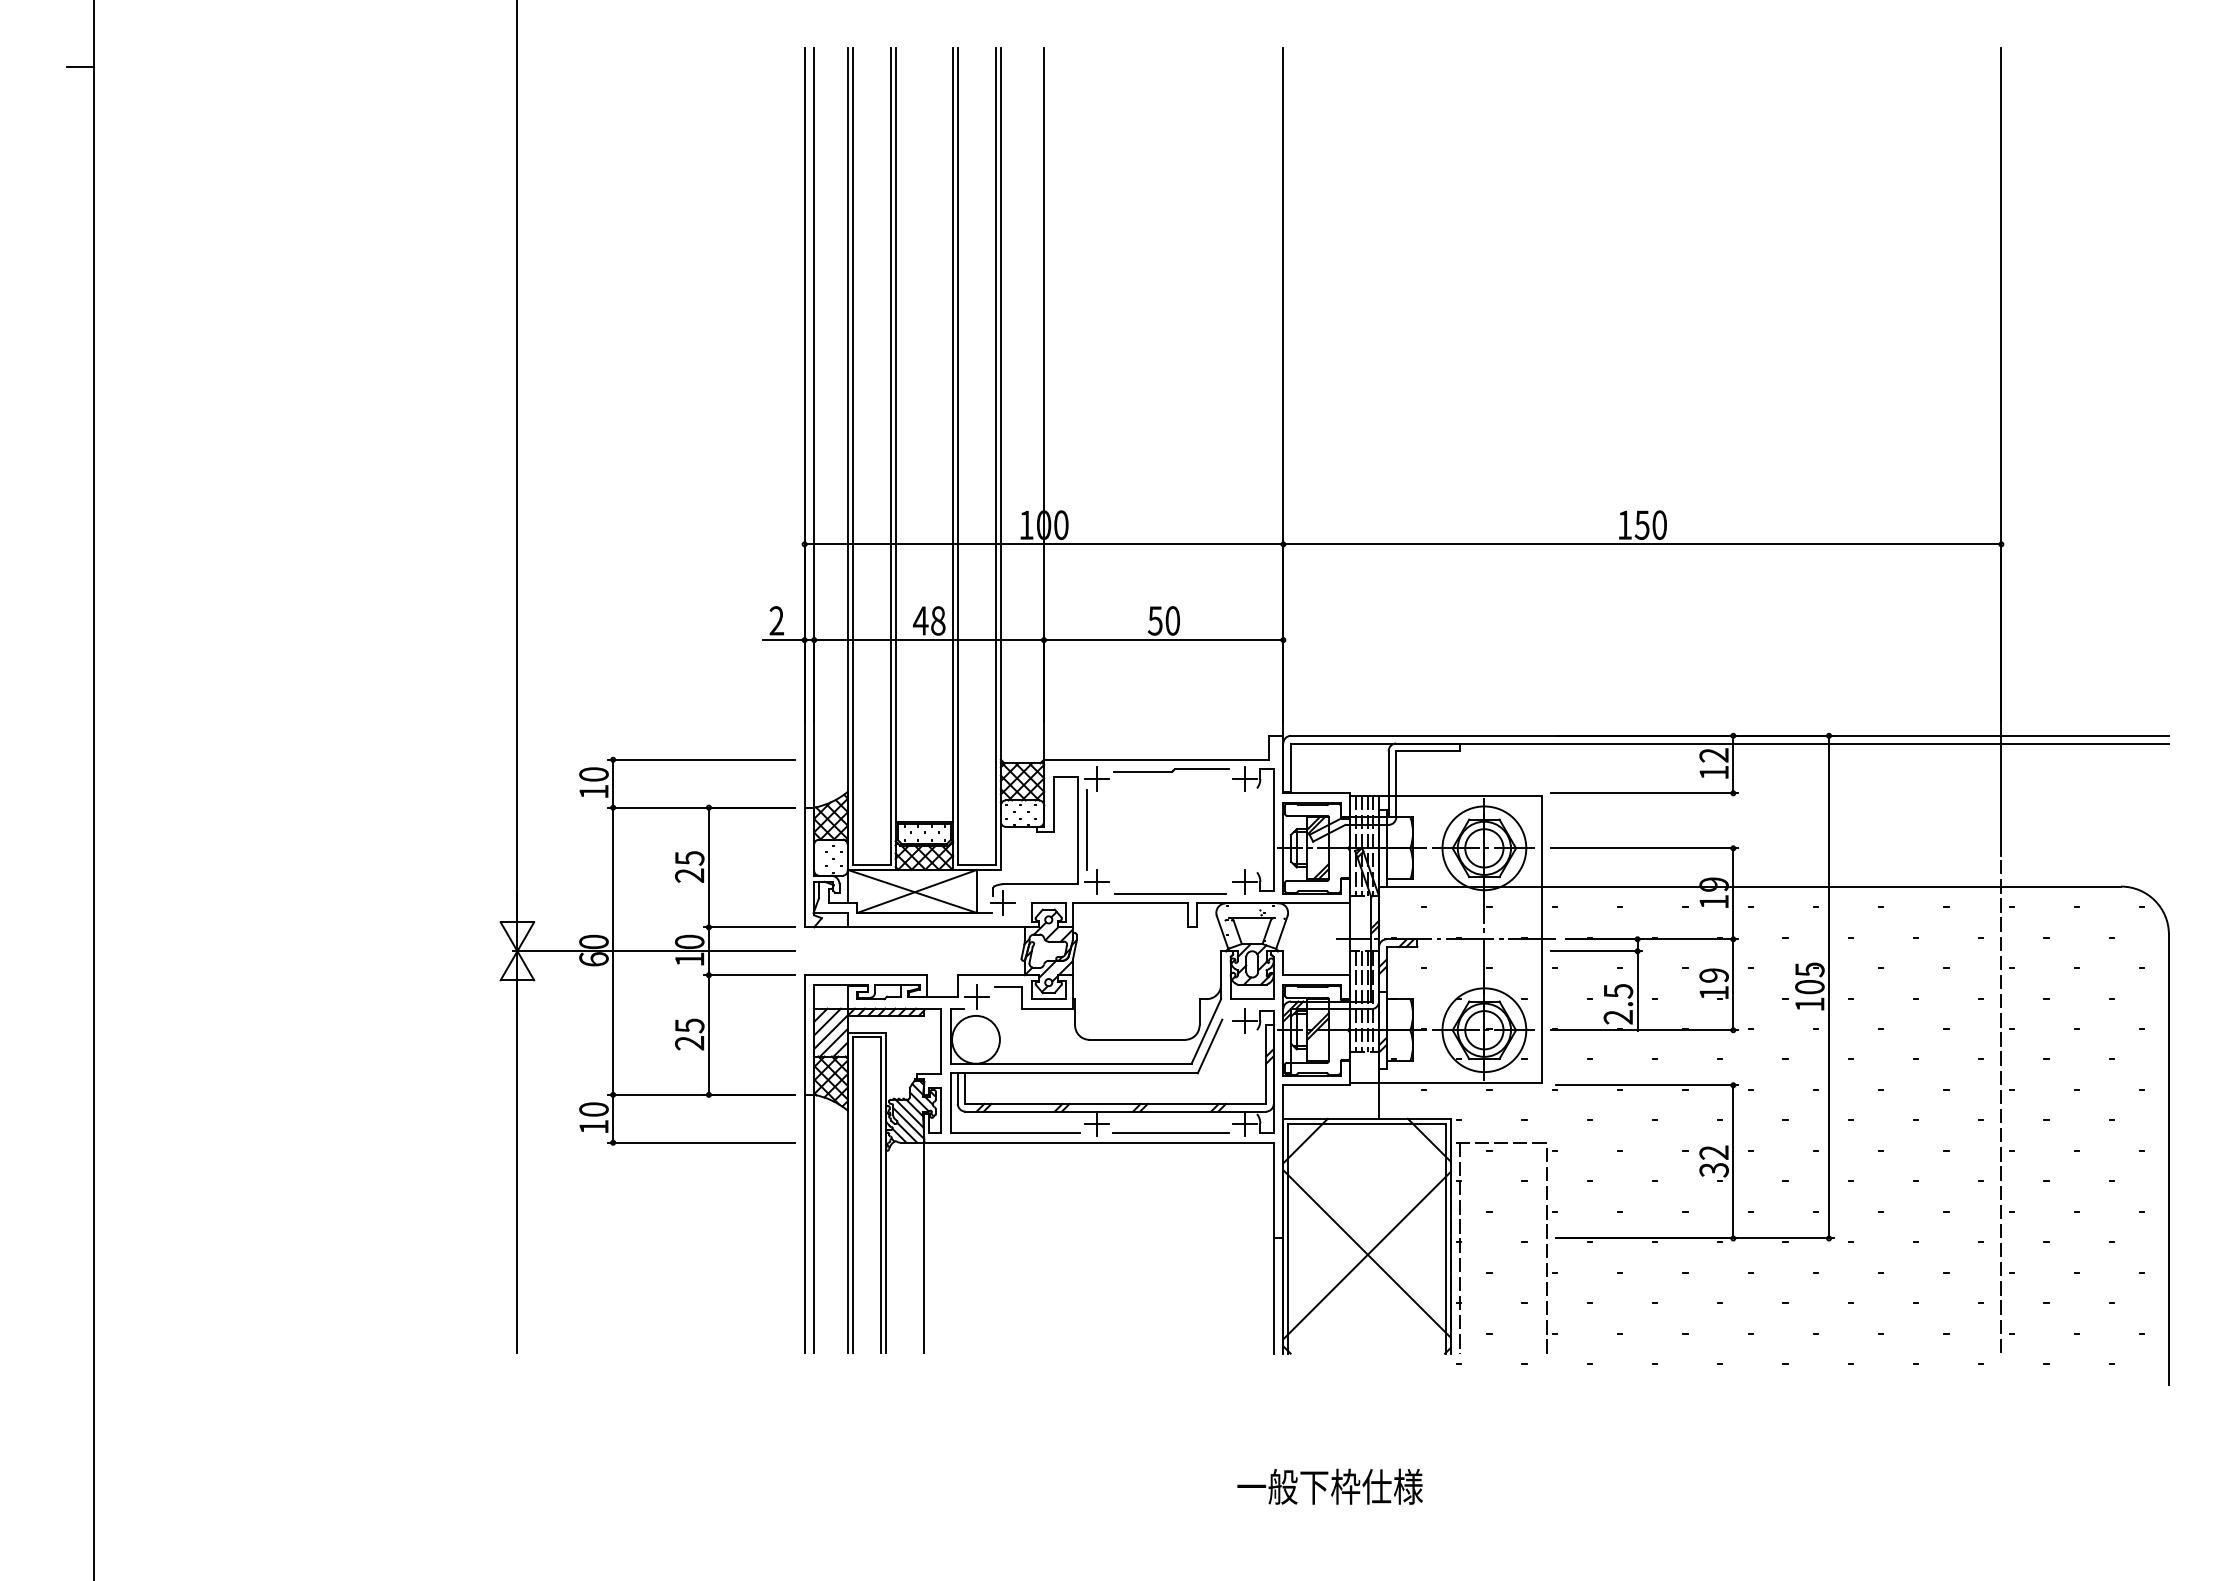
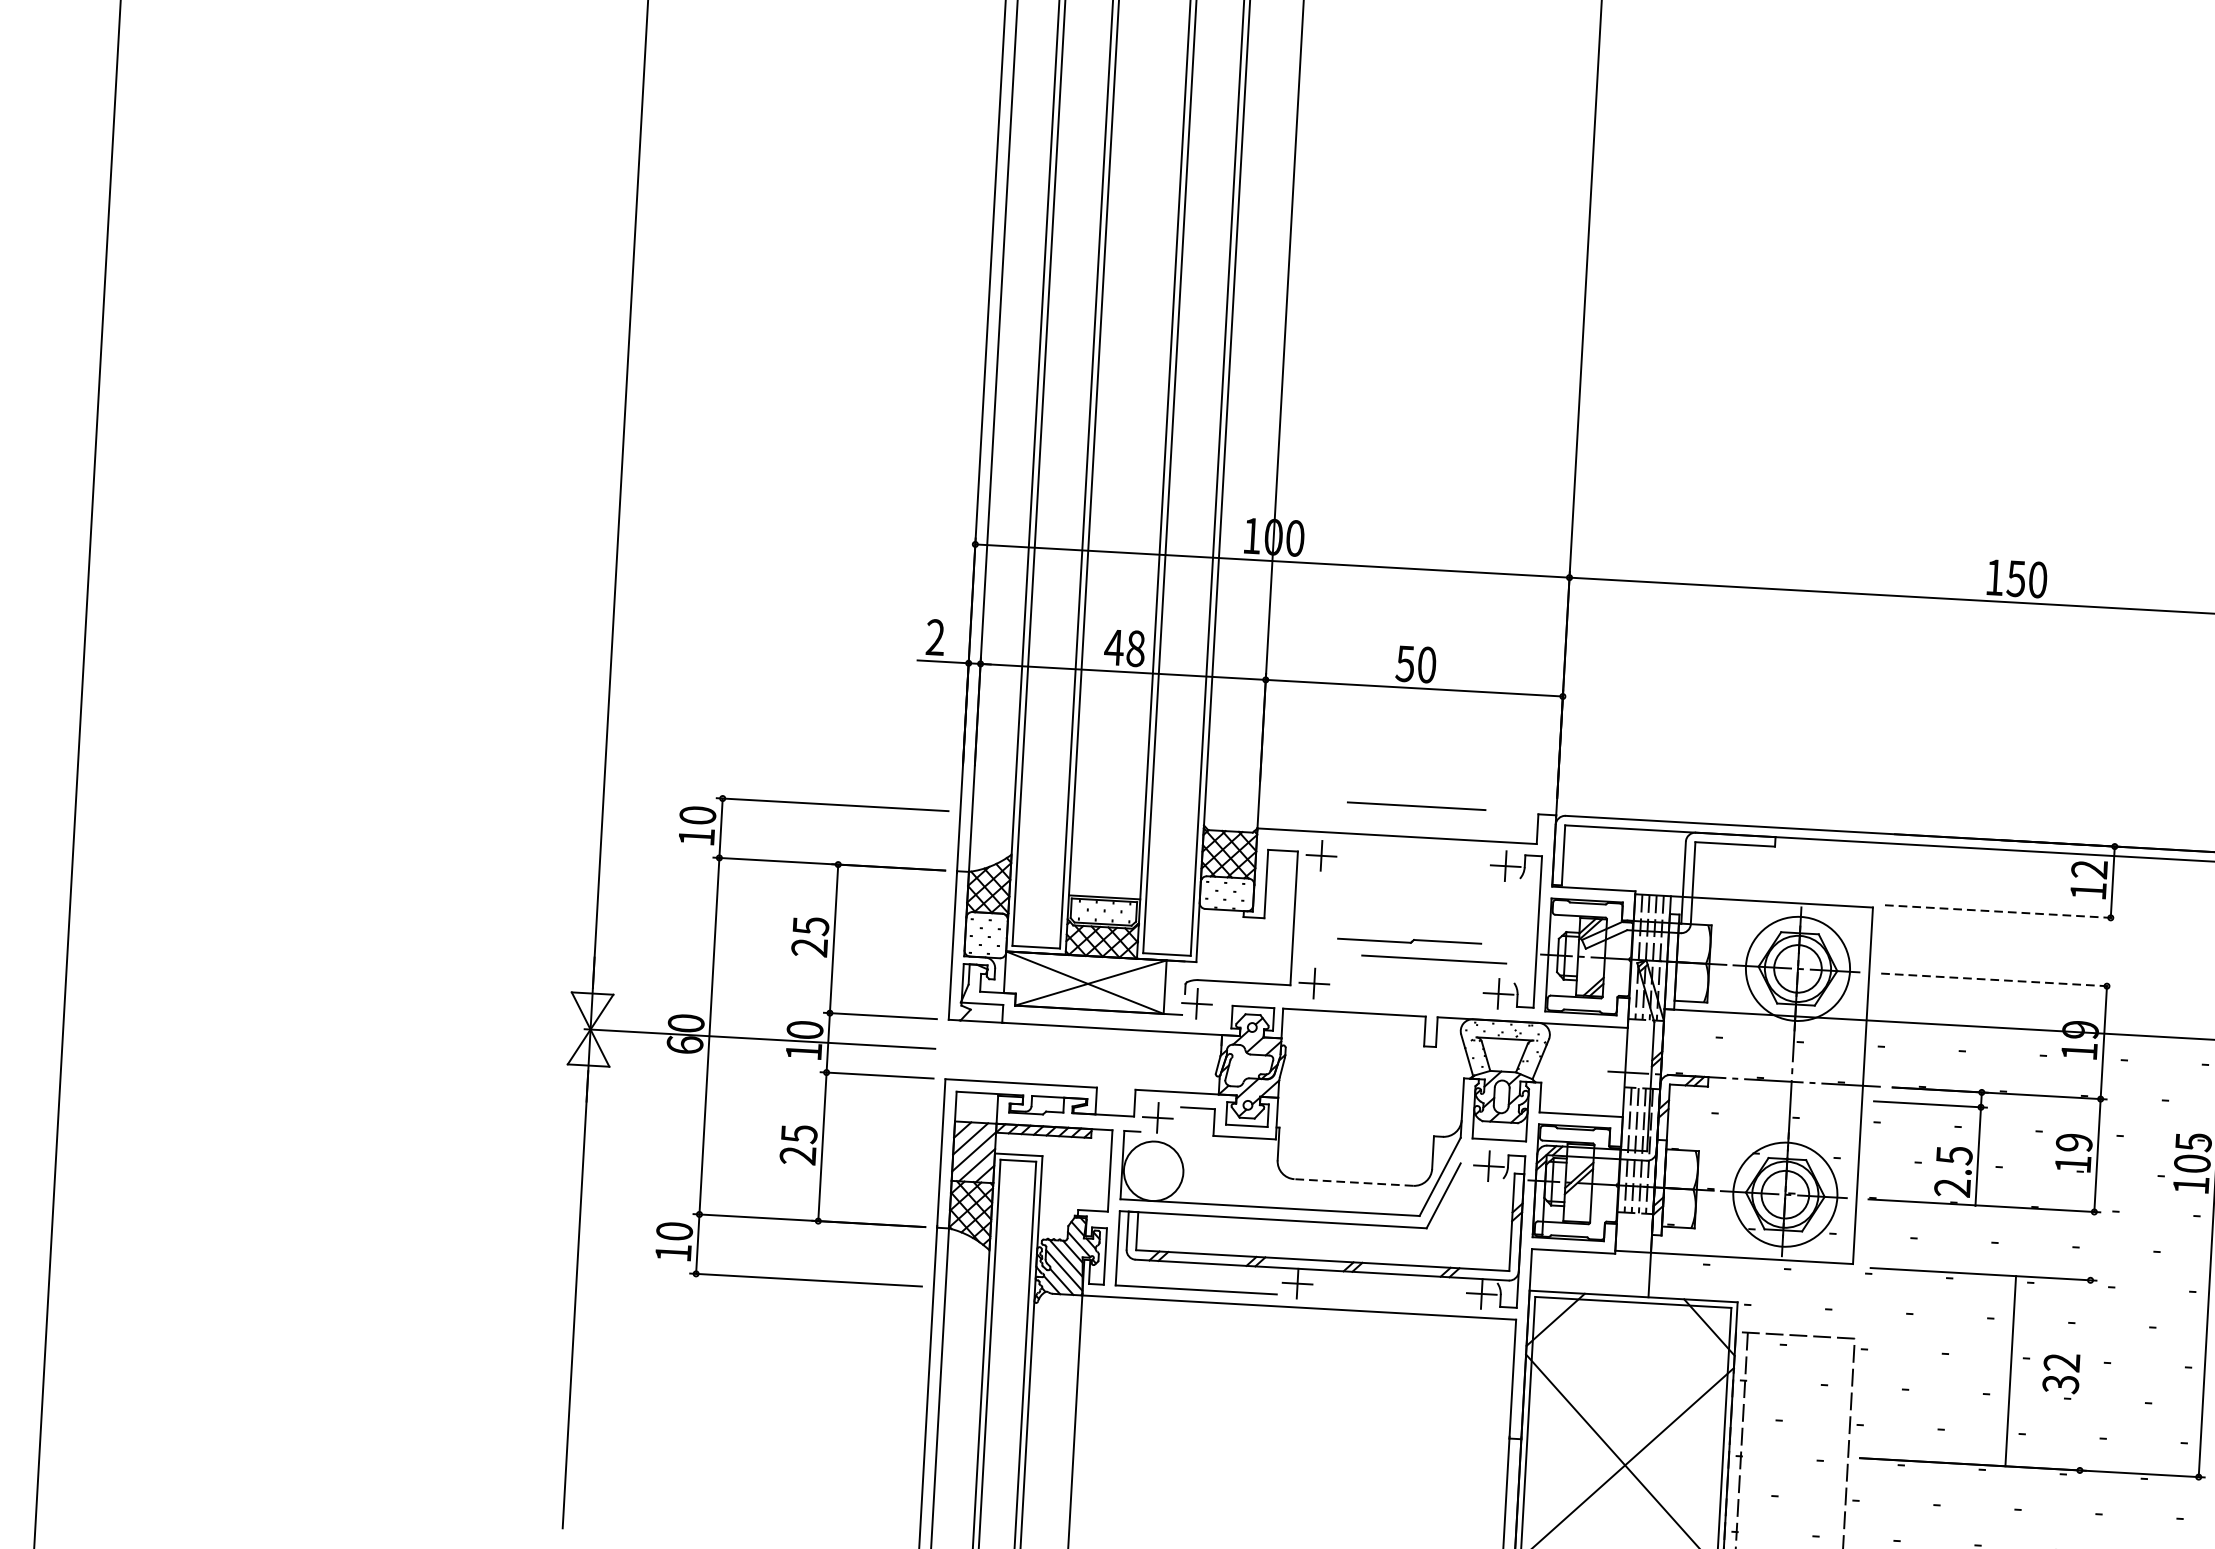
part: (1171, 770) -> (1409, 941), moved
line: (1645, 793) -> (2001, 912), solid -> dashed
line: (1086, 829) -> (1305, 917), removed
line: (1645, 848) -> (1997, 980), solid -> dashed
line: (1170, 893) -> (1416, 805), moved
line: (1137, 1039) -> (1354, 1182), solid -> dashed
line: (1170, 1132) -> (1433, 958), moved
line: (1733, 1161) -> (2010, 1370), moved

